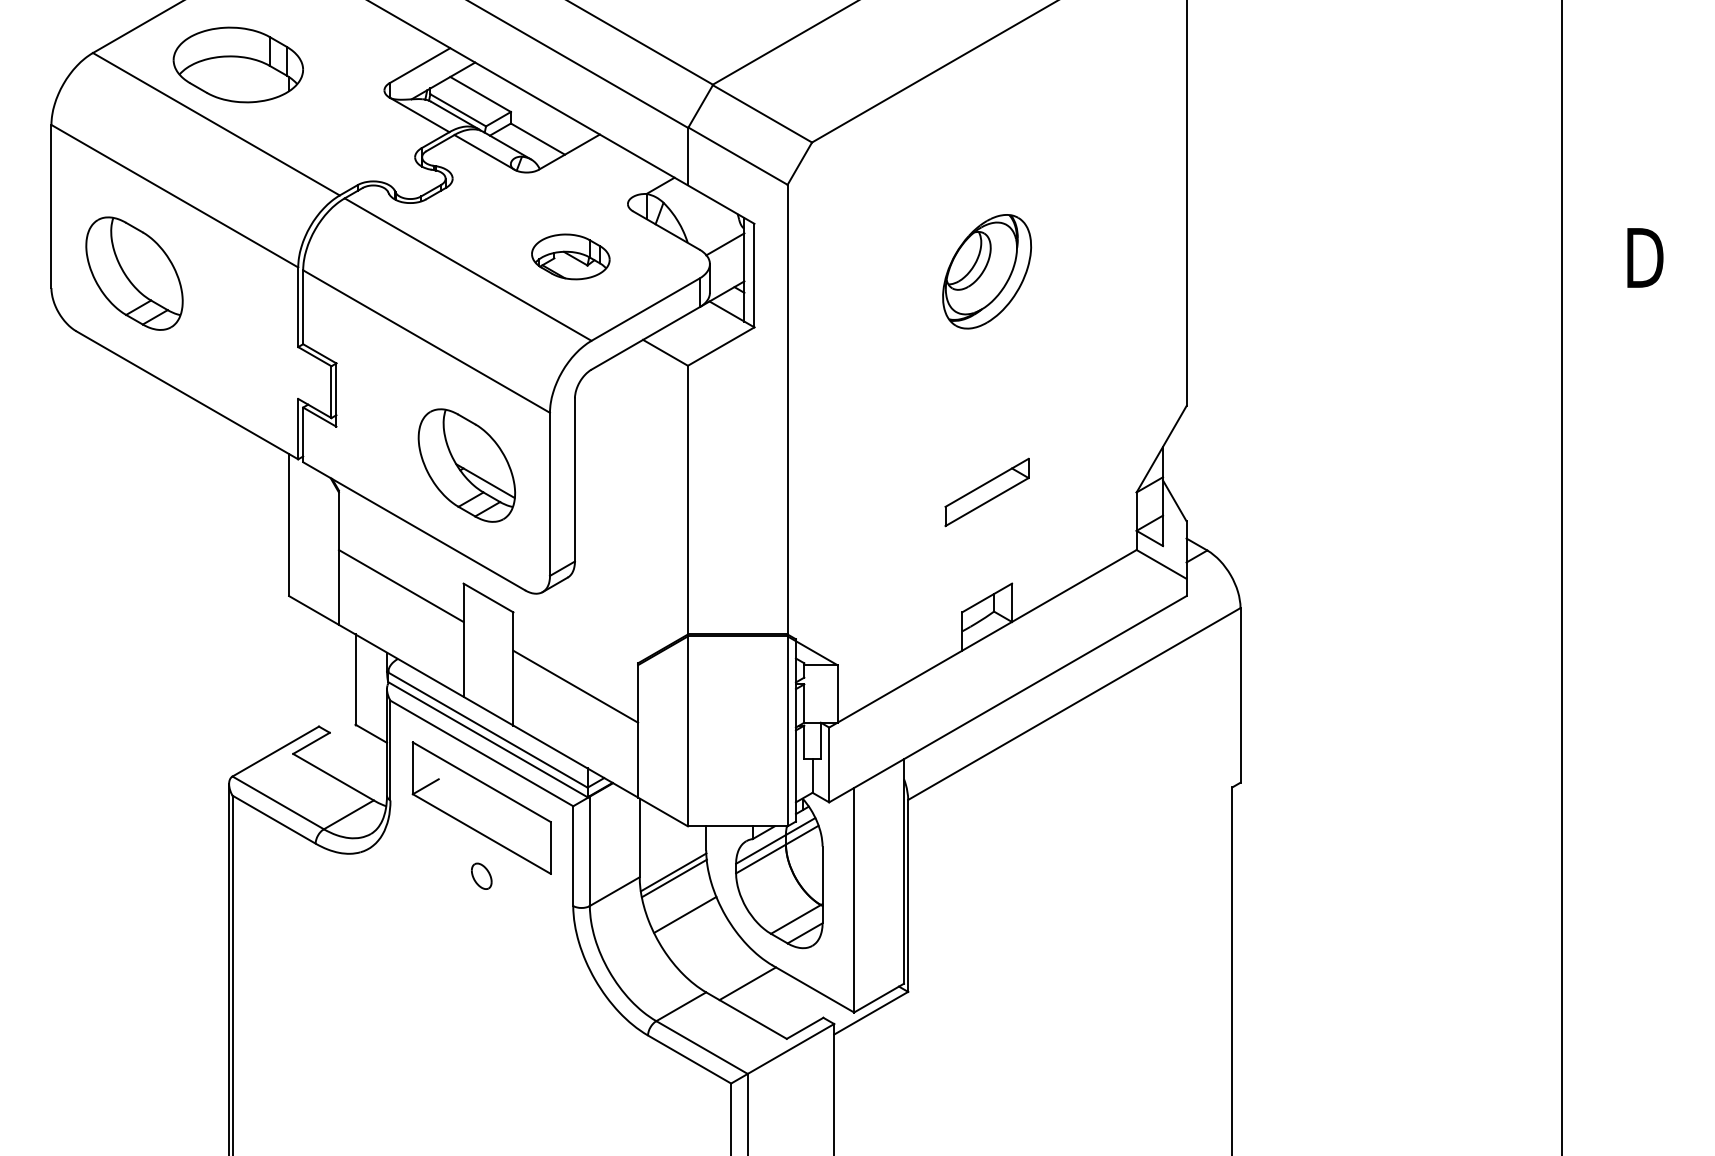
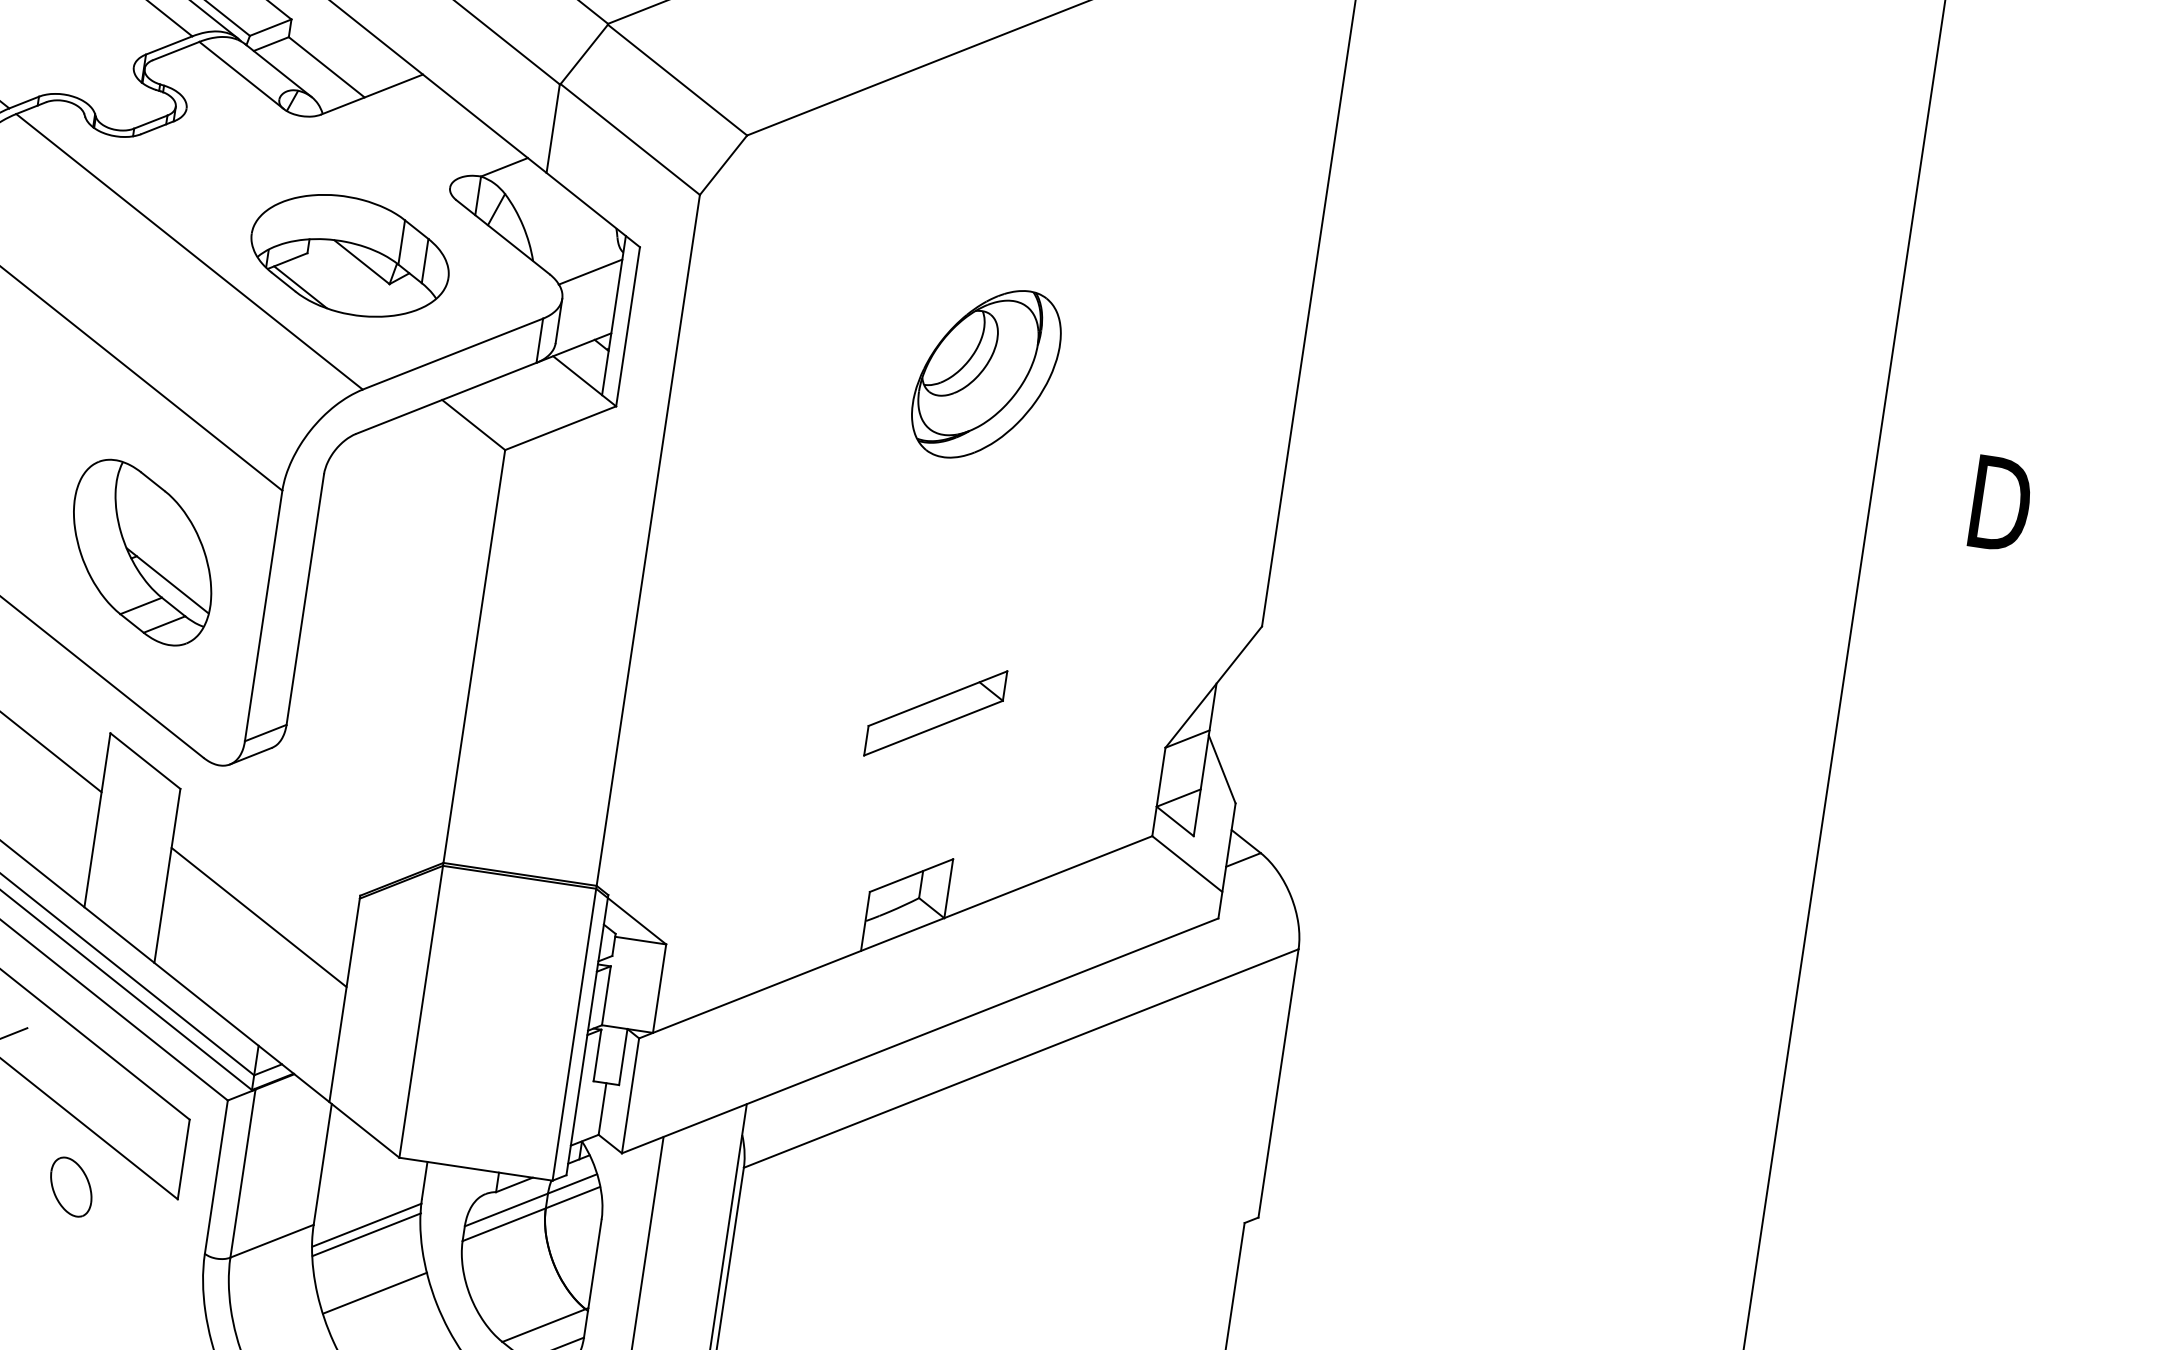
part: (570, 256) -> (349, 255), size x1.67
part: (481, 876) -> (70, 1187), size x1.43

